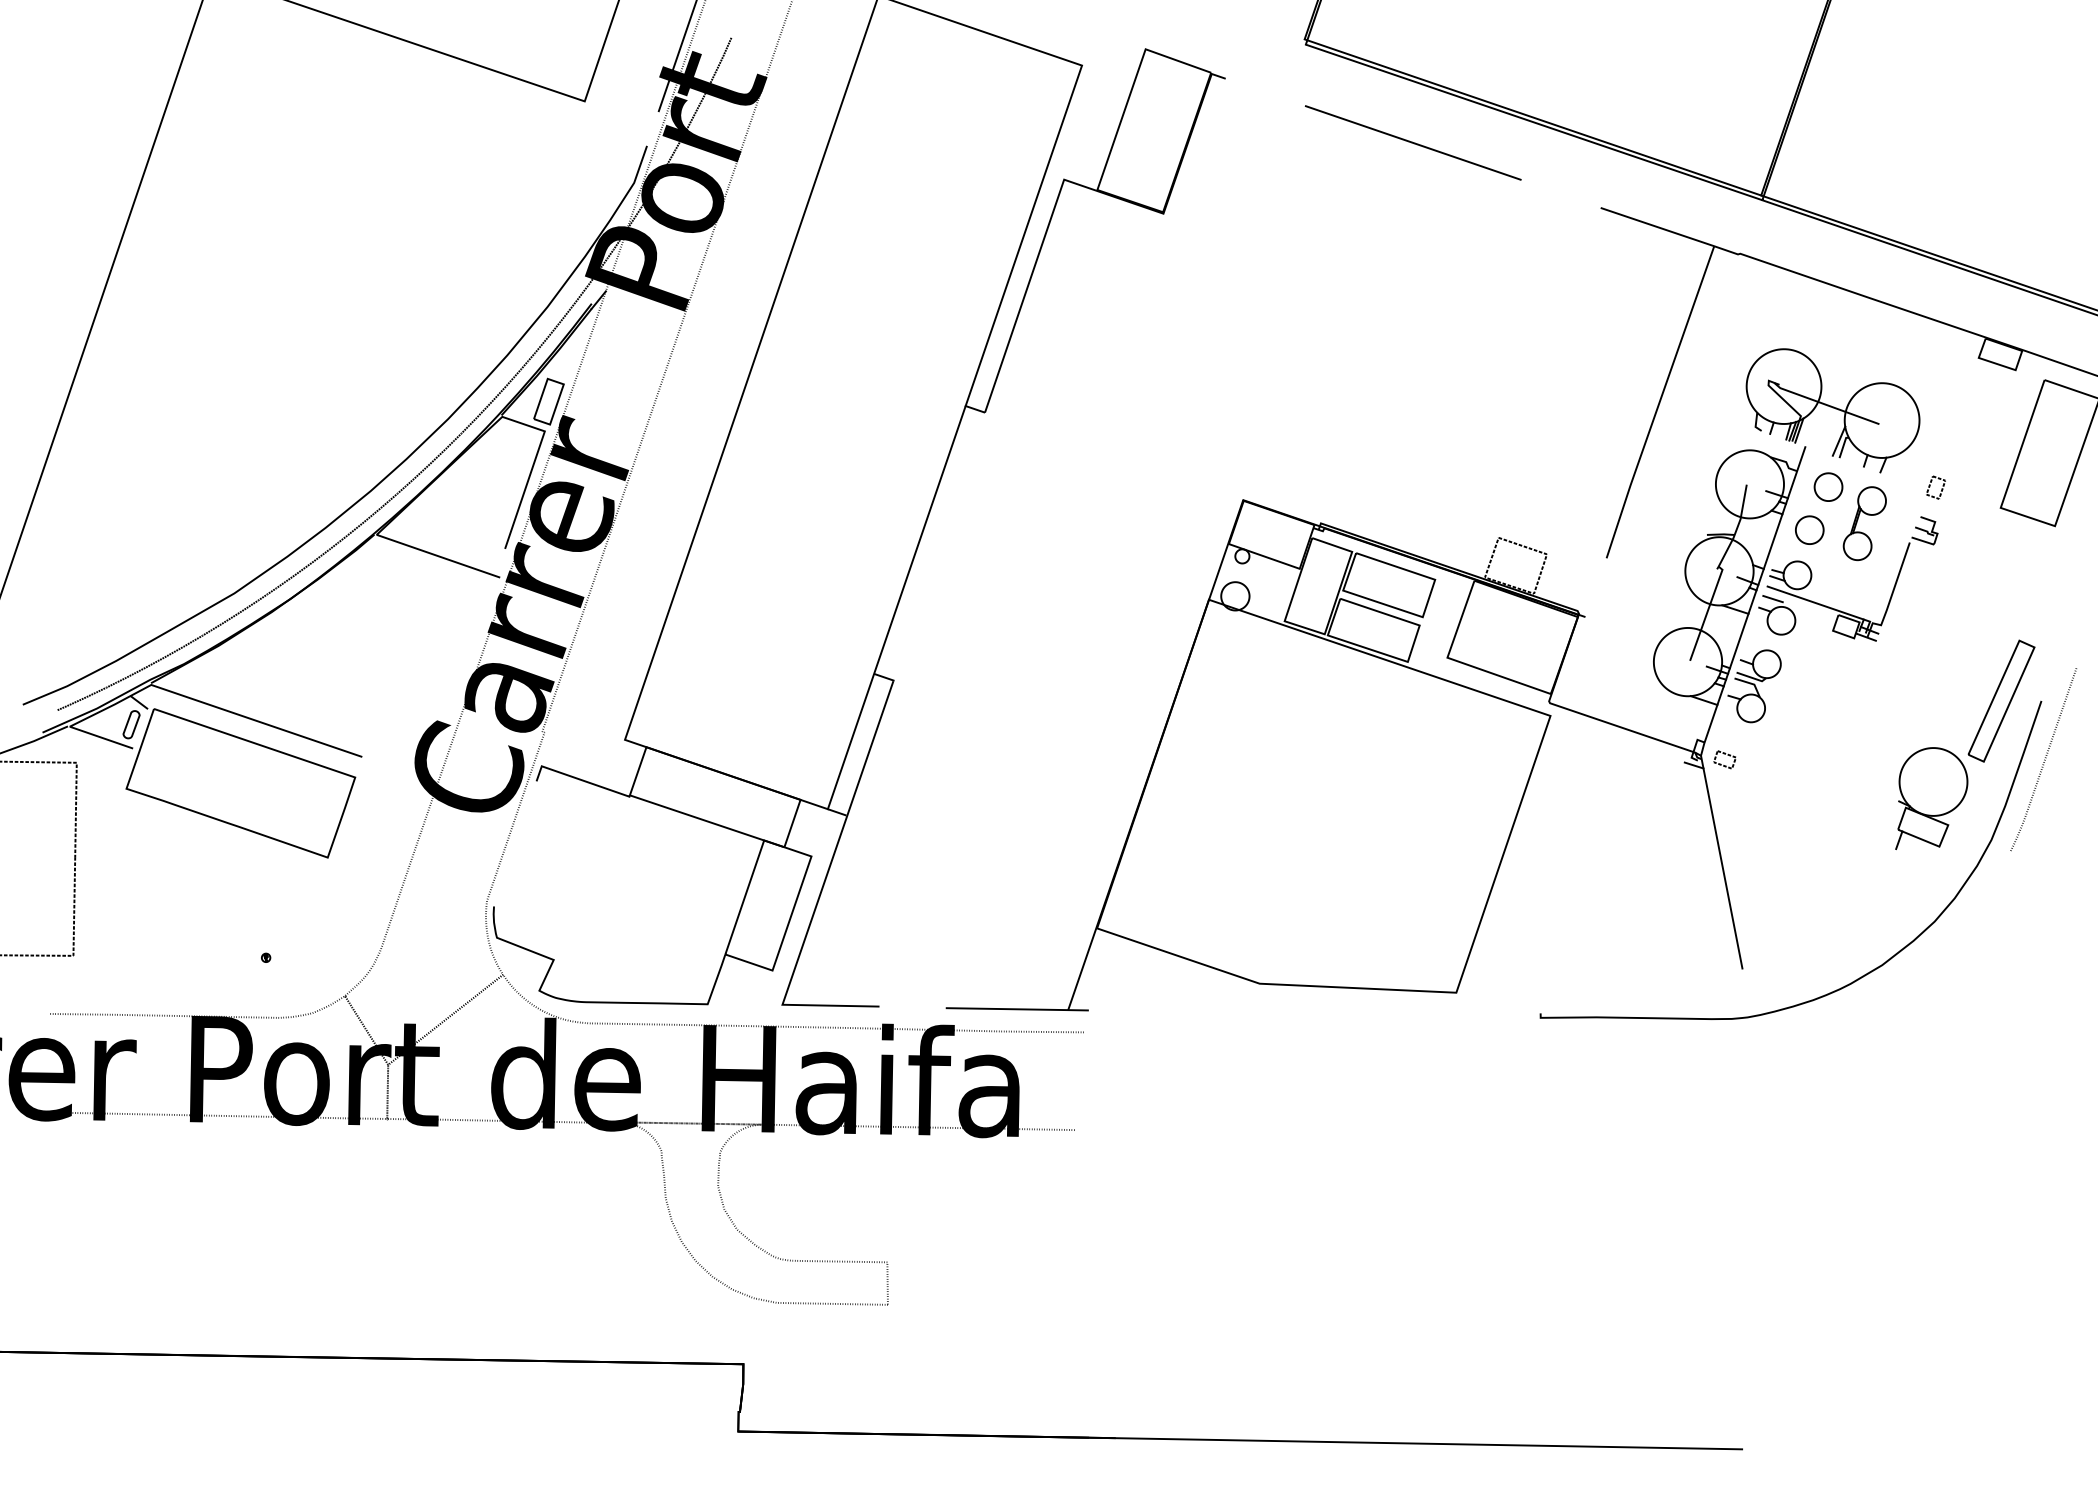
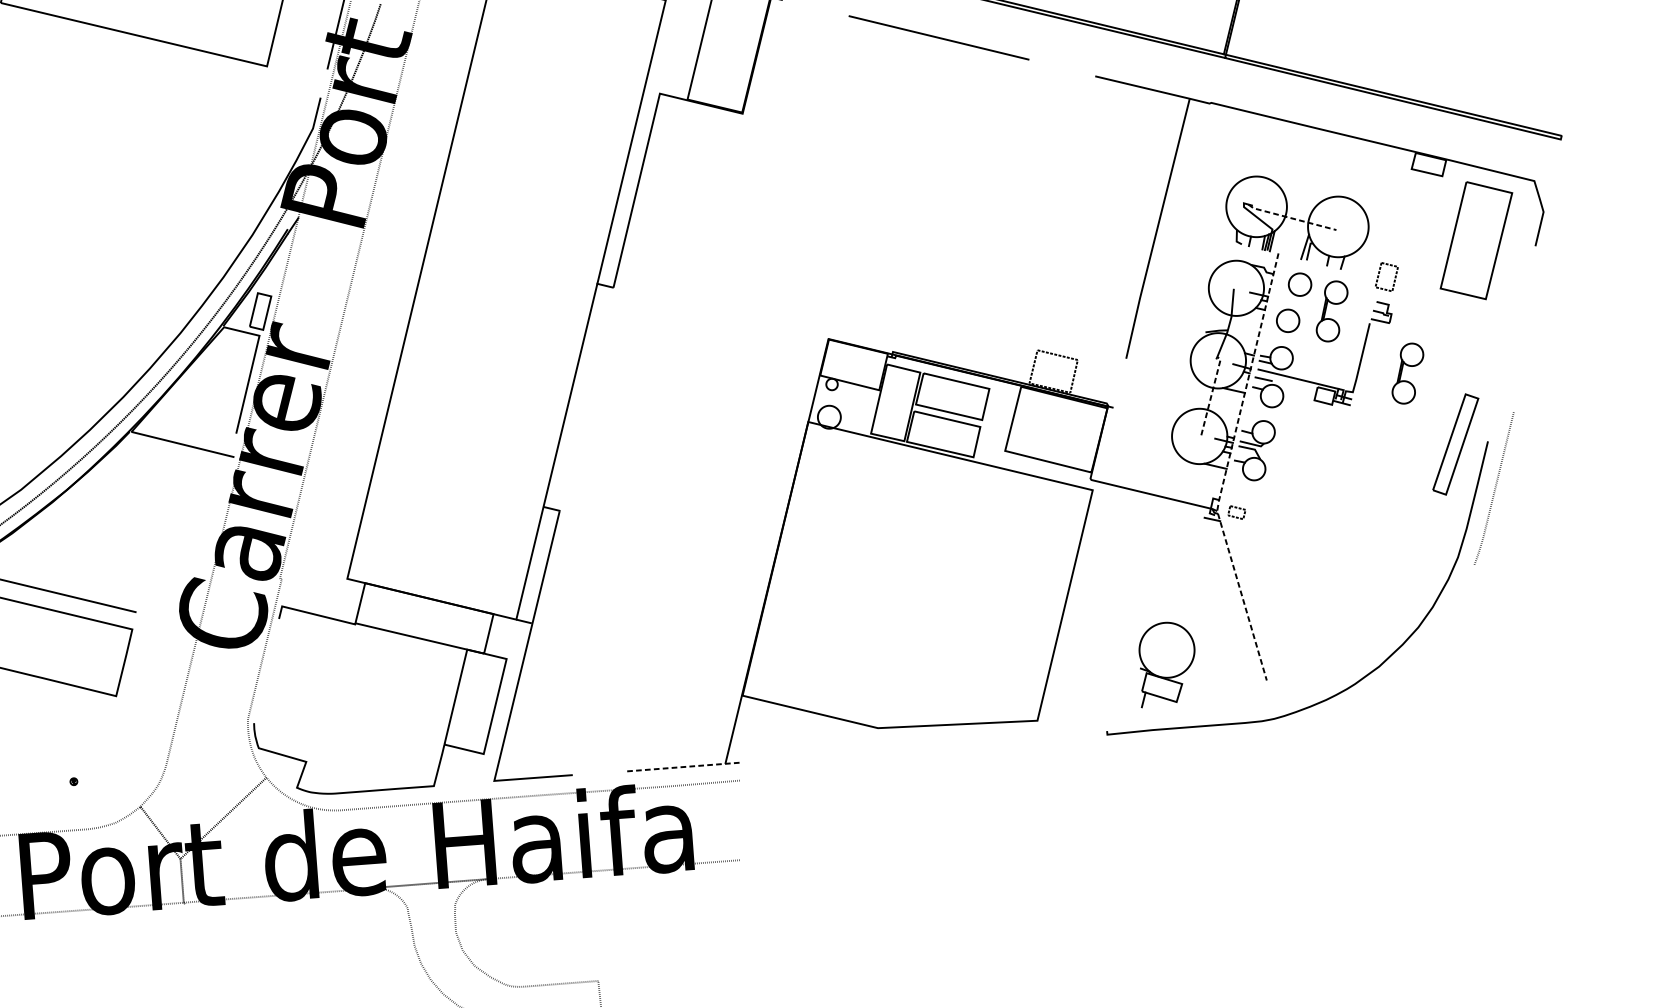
line: (1825, 404) -> (1291, 218), solid -> dashed
part: (1935, 487) -> (1386, 276), size x1.6
part: (1943, 608) -> (1401, 374), added
line: (1707, 612) -> (1211, 394), solid -> dashed
line: (1717, 705) -> (1226, 469), solid -> dashed
part: (1931, 798) -> (1166, 663), moved
line: (1017, 1009) -> (684, 767), solid -> dashed

